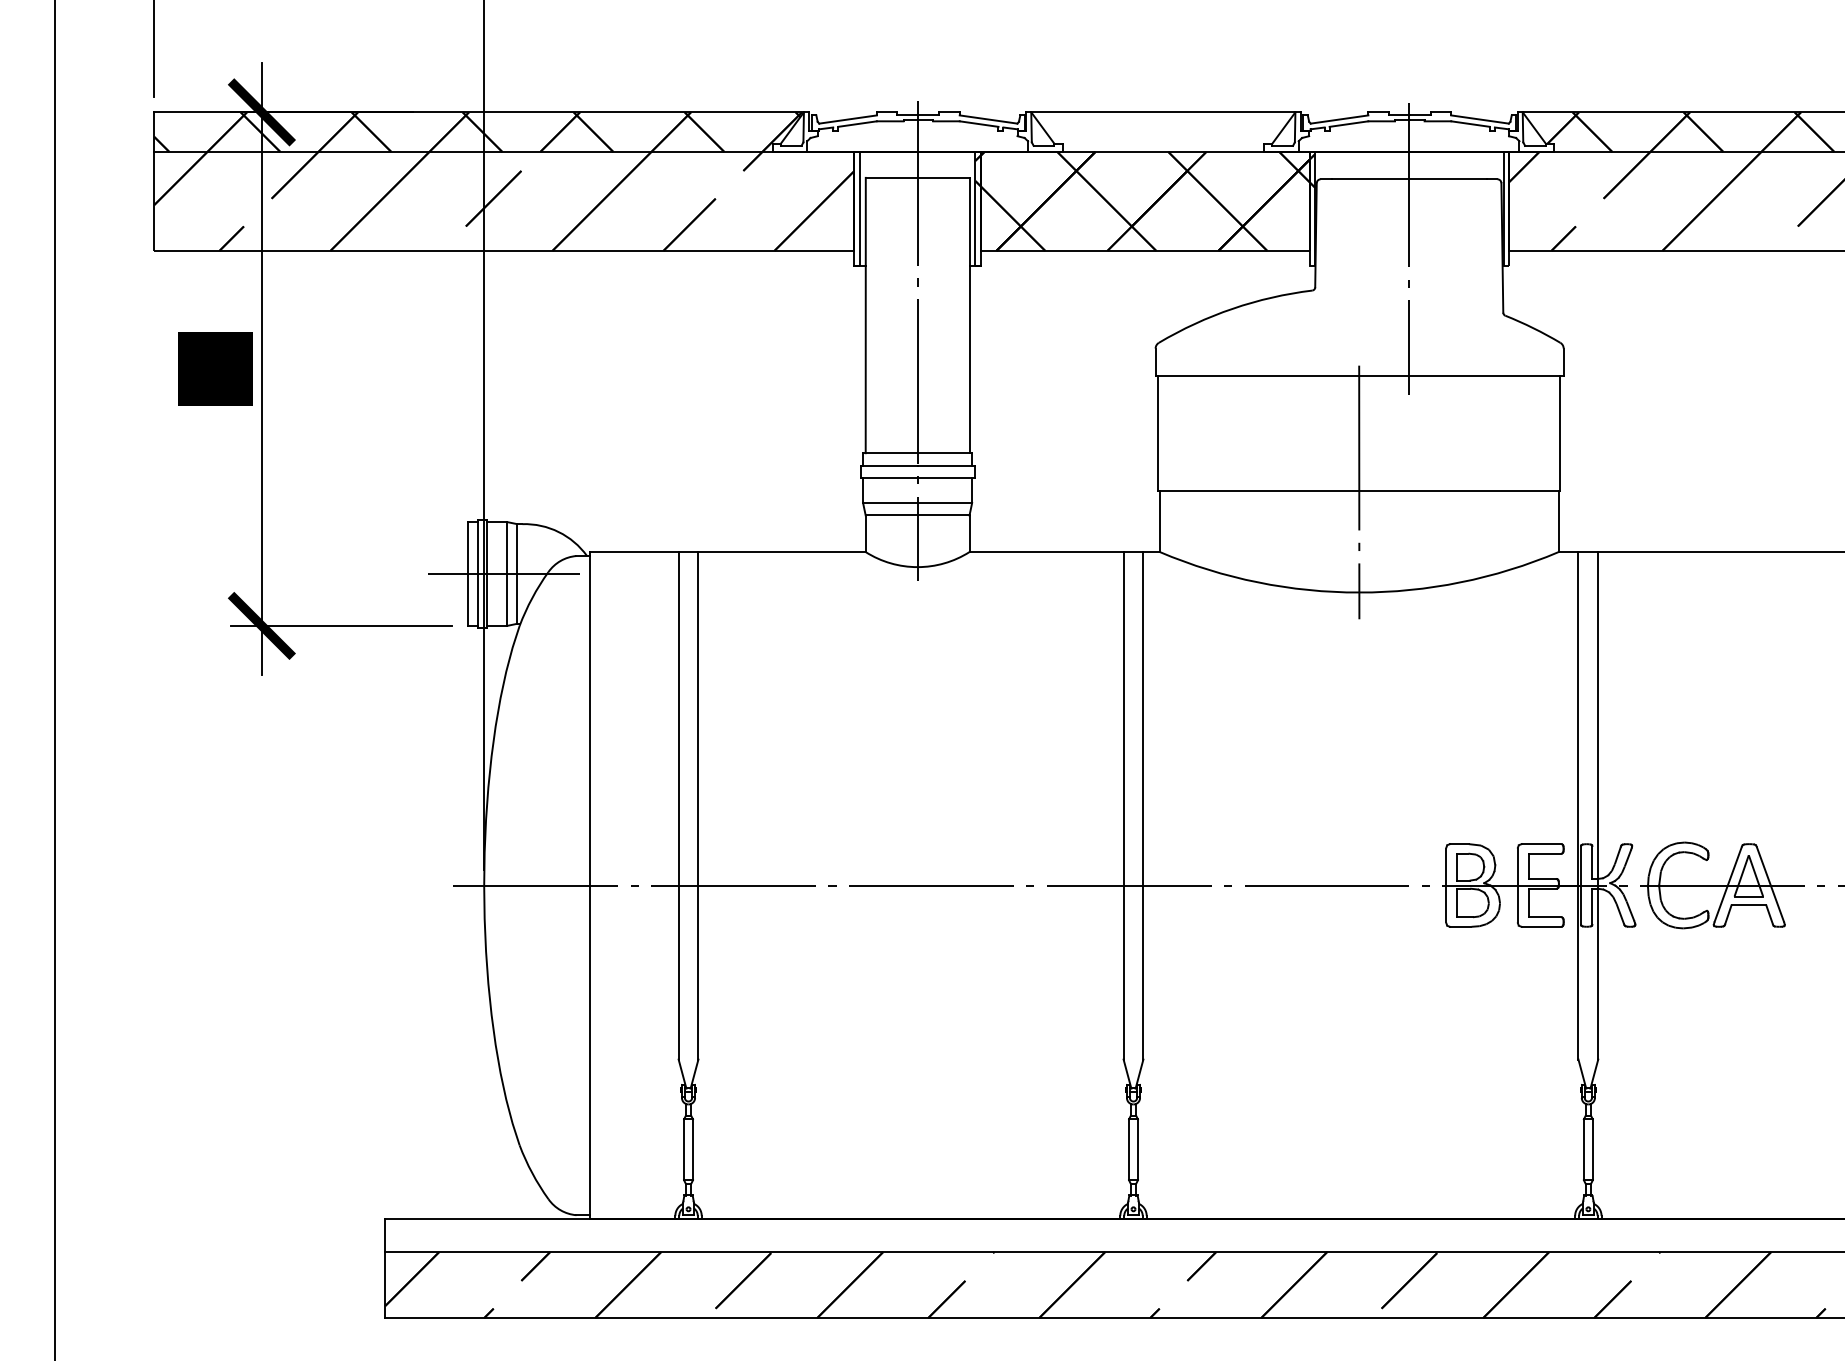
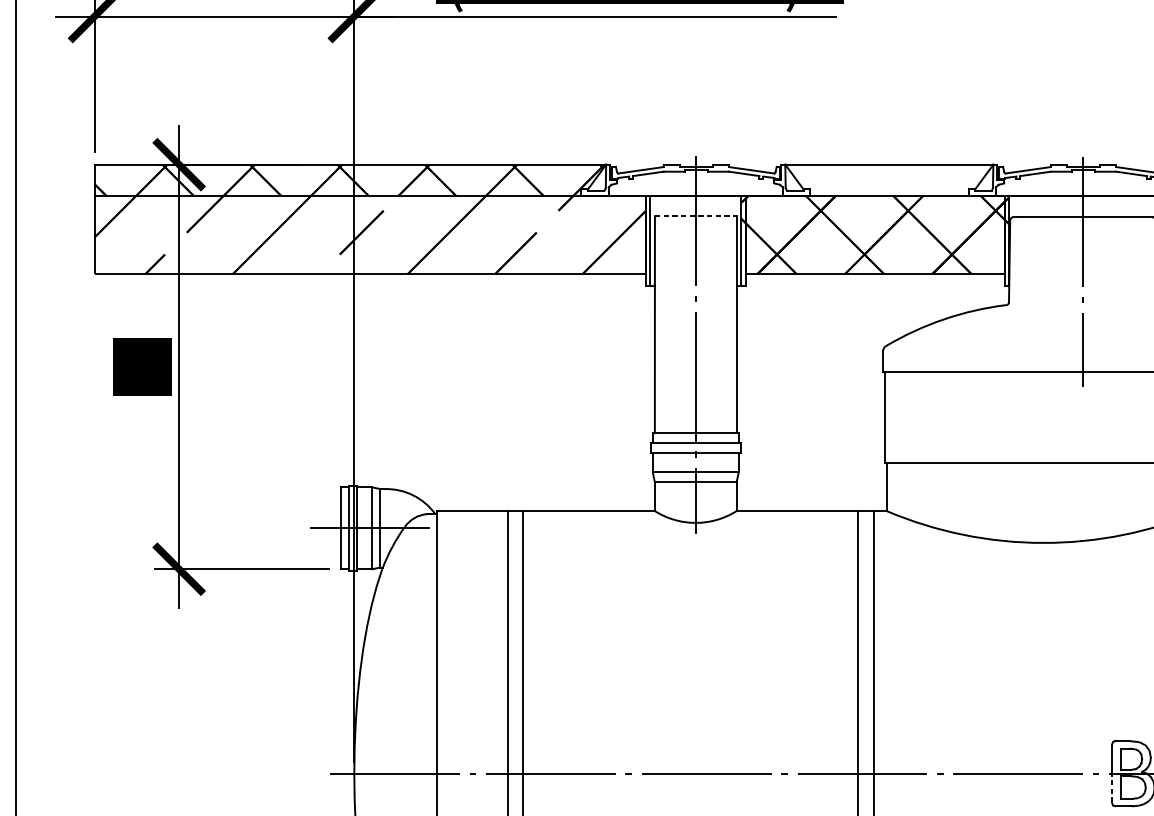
line: (917, 177) -> (695, 215), solid -> dashed
line: (1359, 492) -> (1043, 464), removed
line: (1446, 903) -> (1112, 787), solid -> dashed

